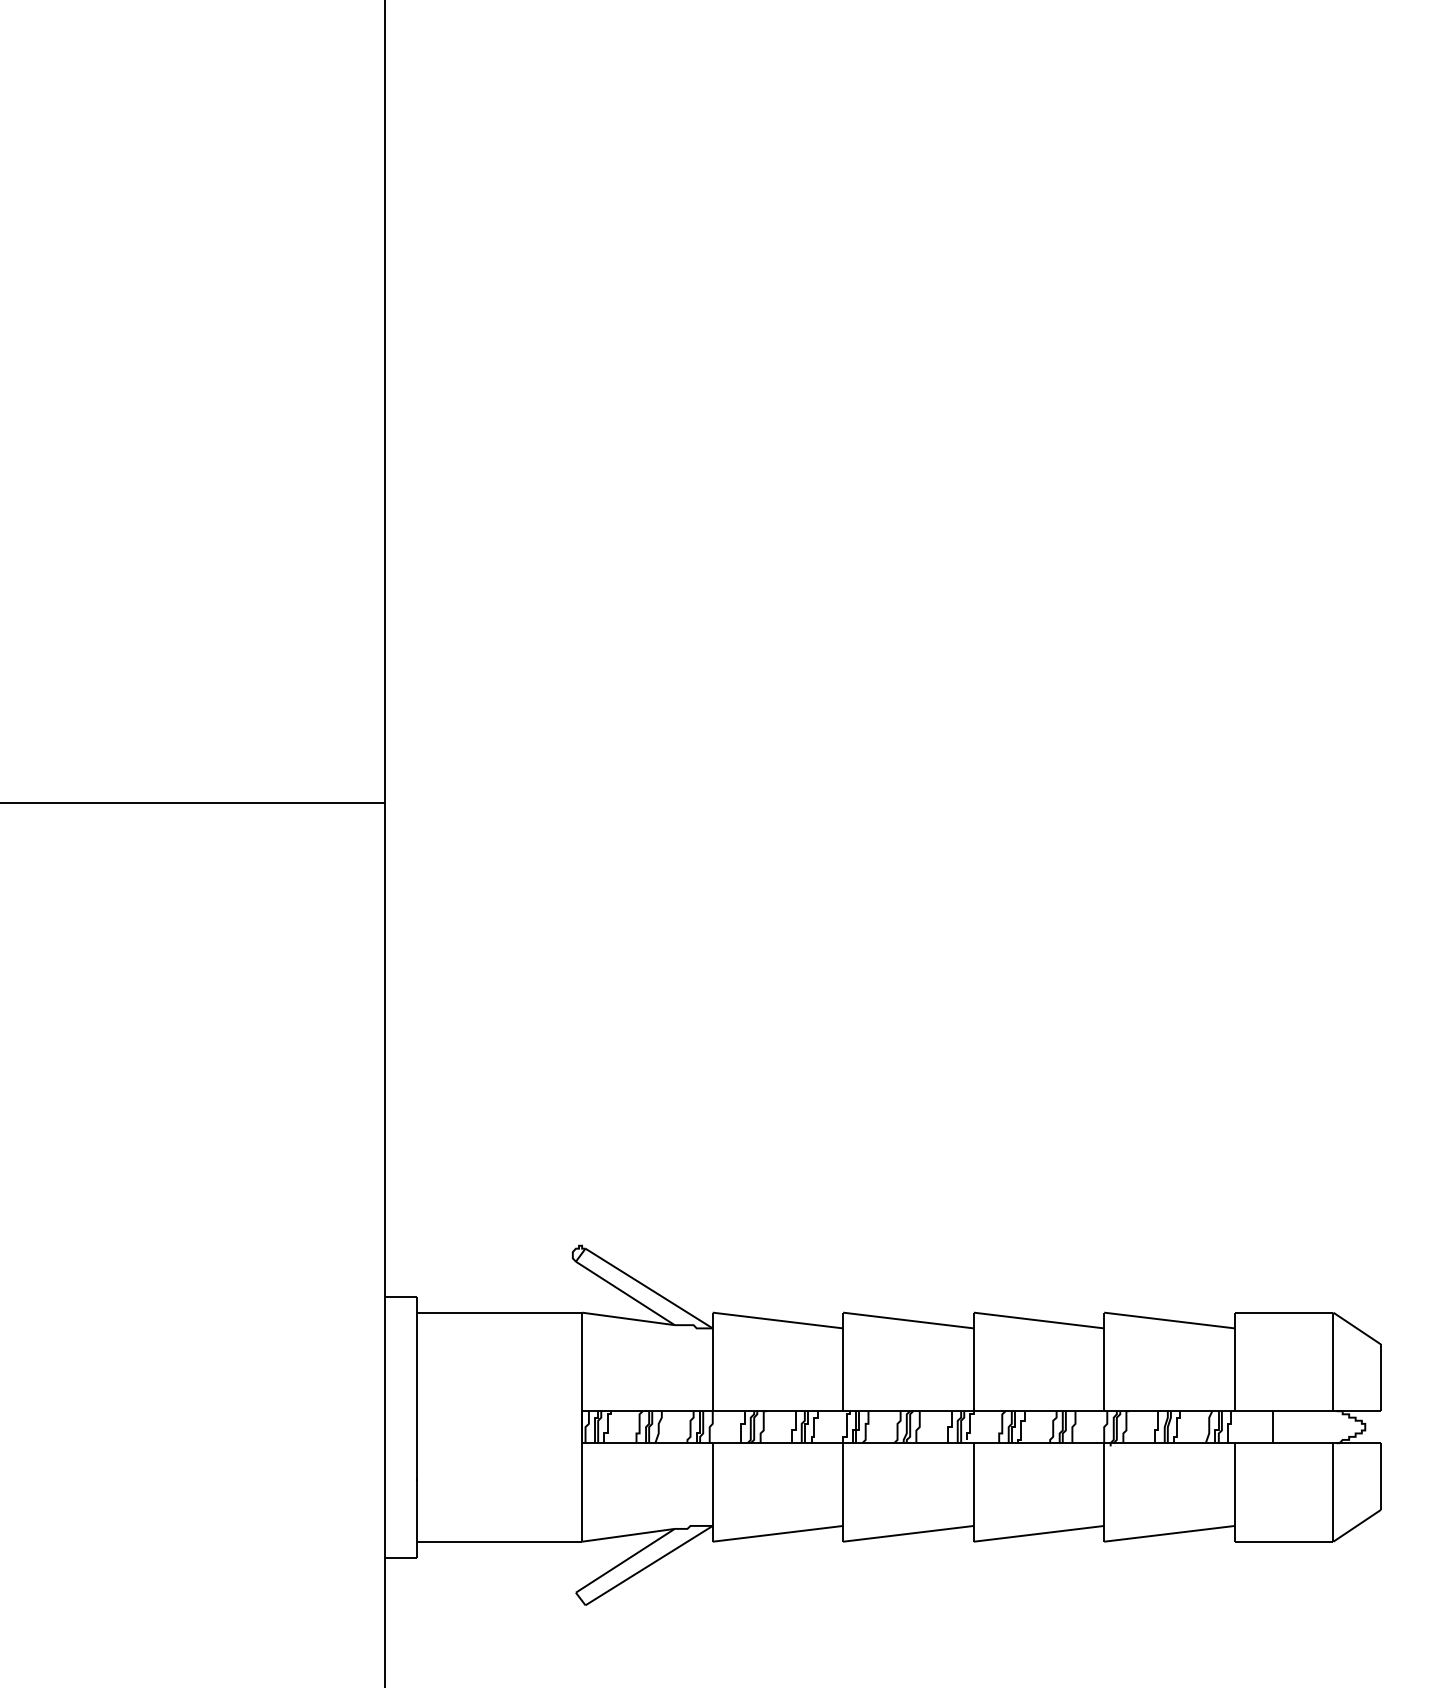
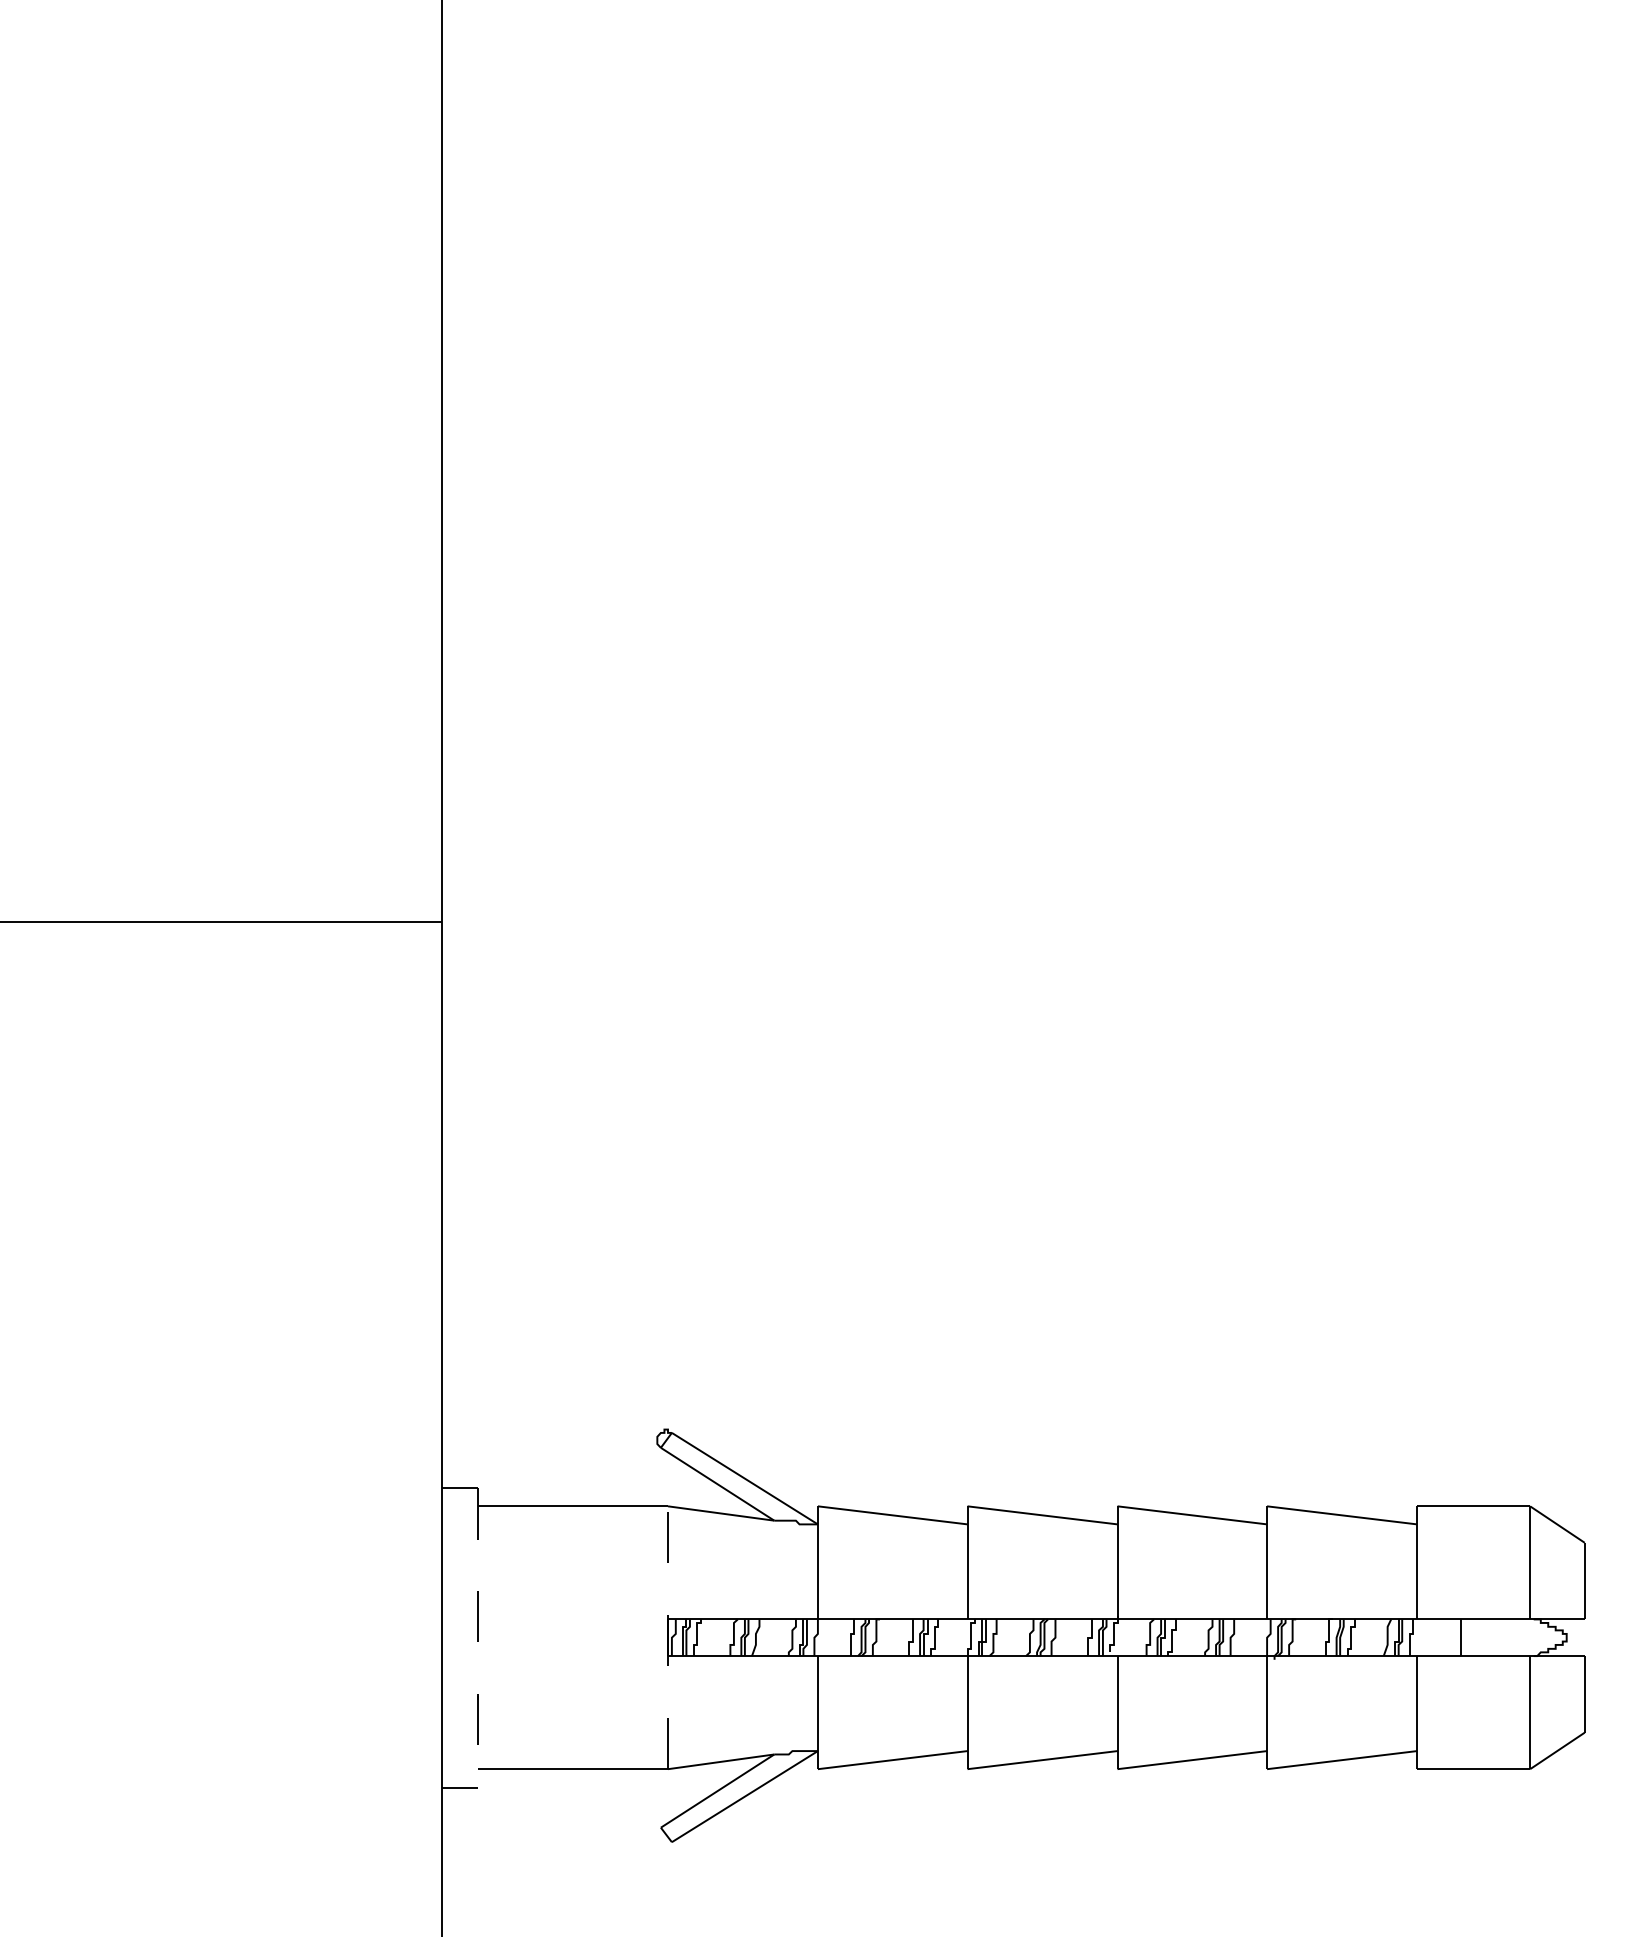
line: (416, 1426) -> (478, 1637), solid -> dashed
line: (581, 1426) -> (667, 1637), solid -> dashed

